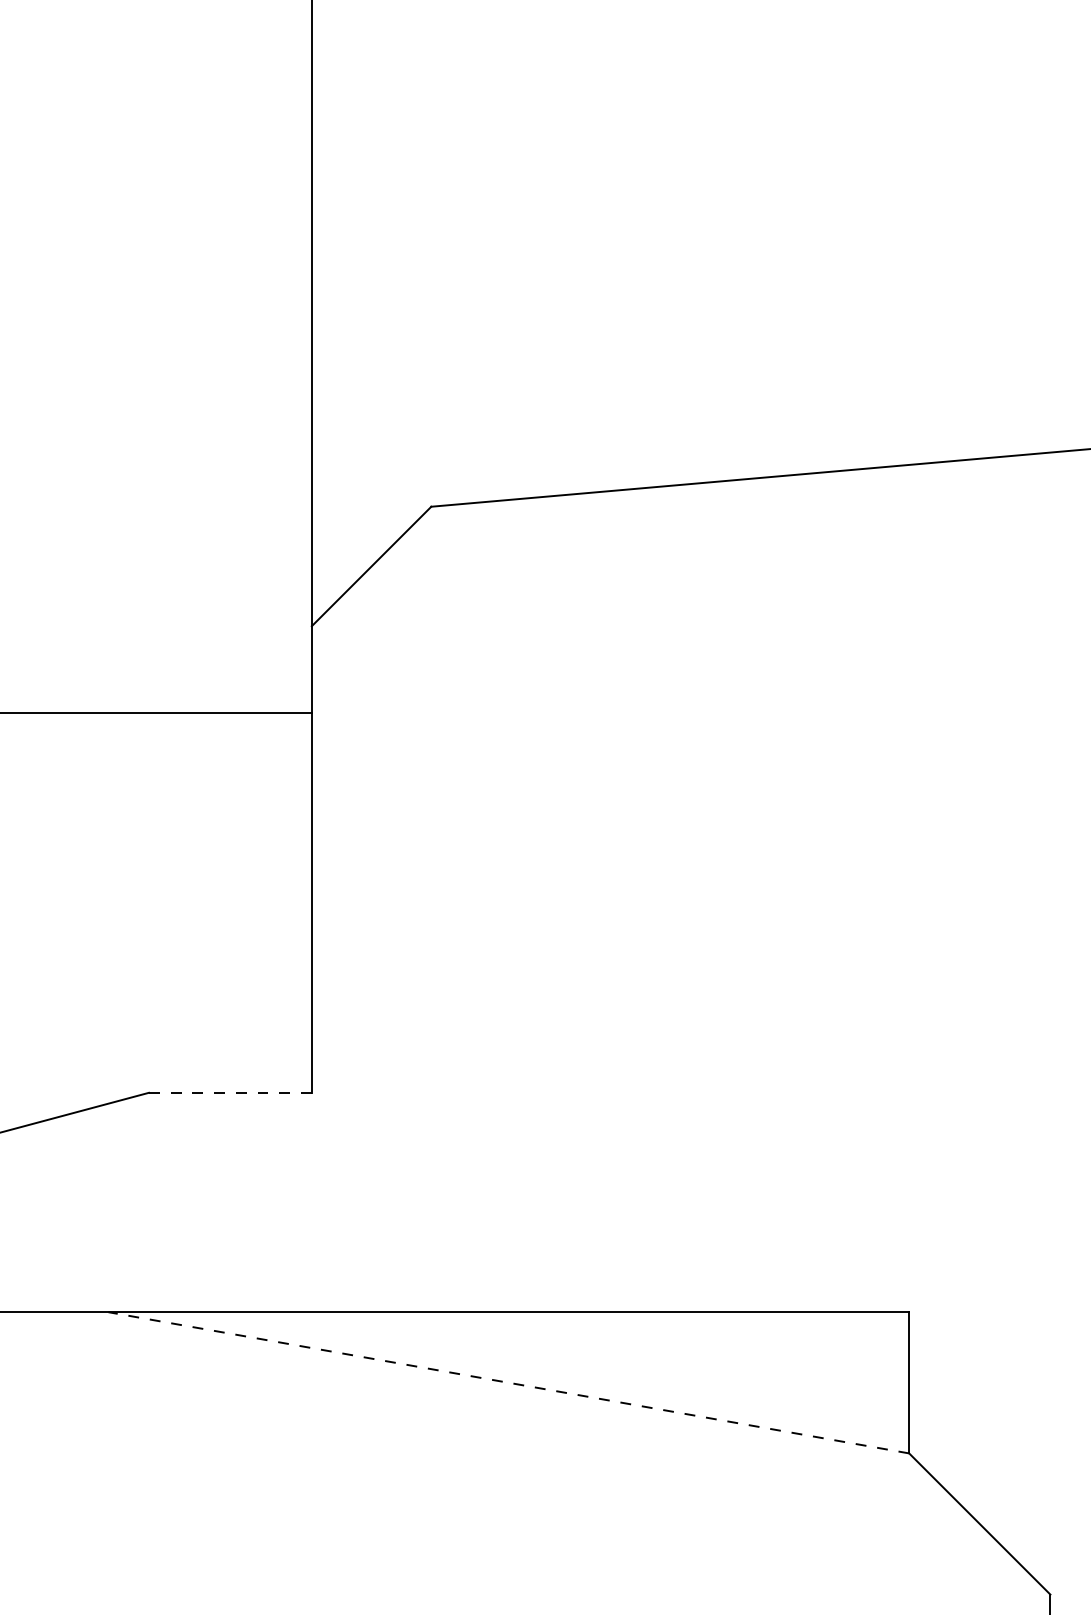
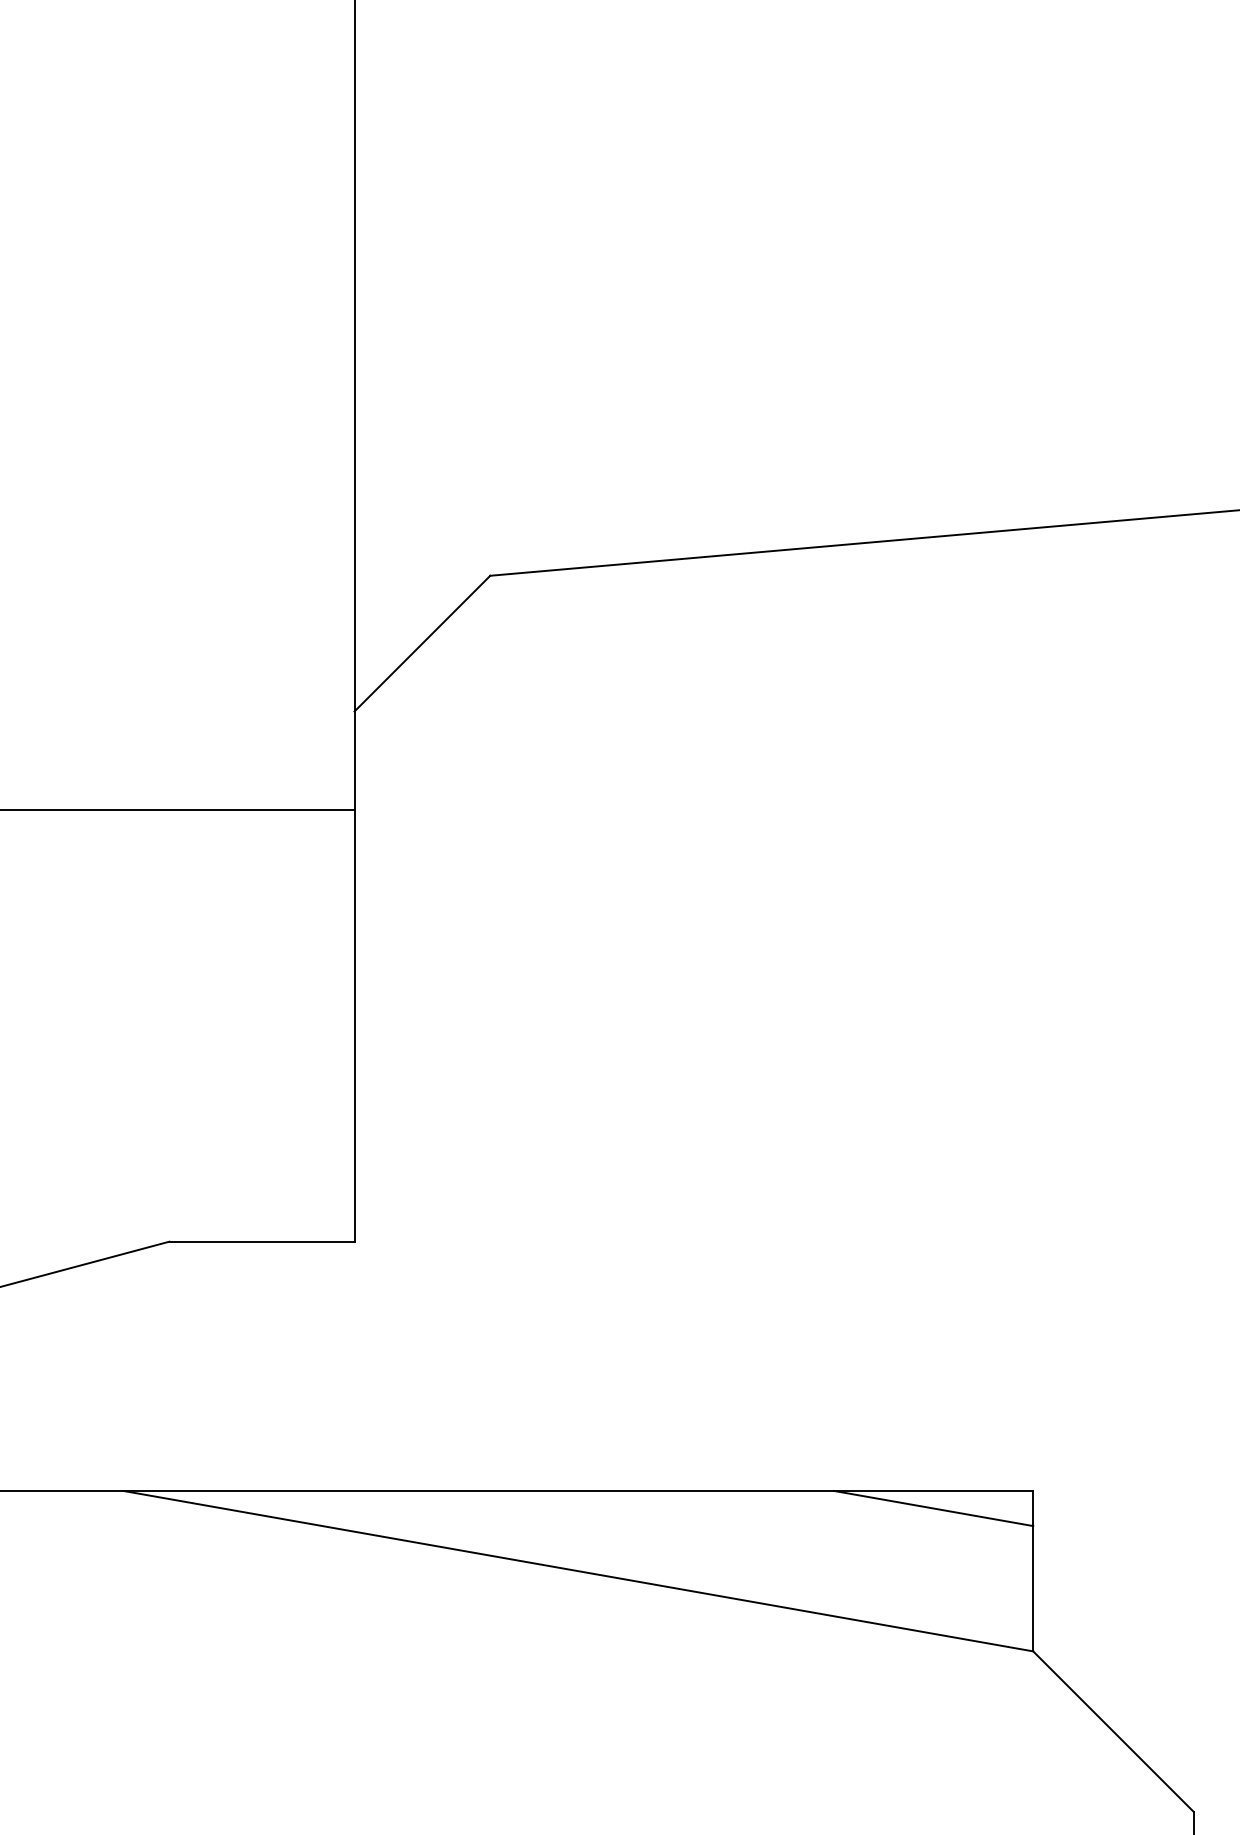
line: (230, 1092) -> (262, 1241), dashed -> solid
line: (821, 1327) -> (933, 1508), added
line: (508, 1382) -> (577, 1570), dashed -> solid

